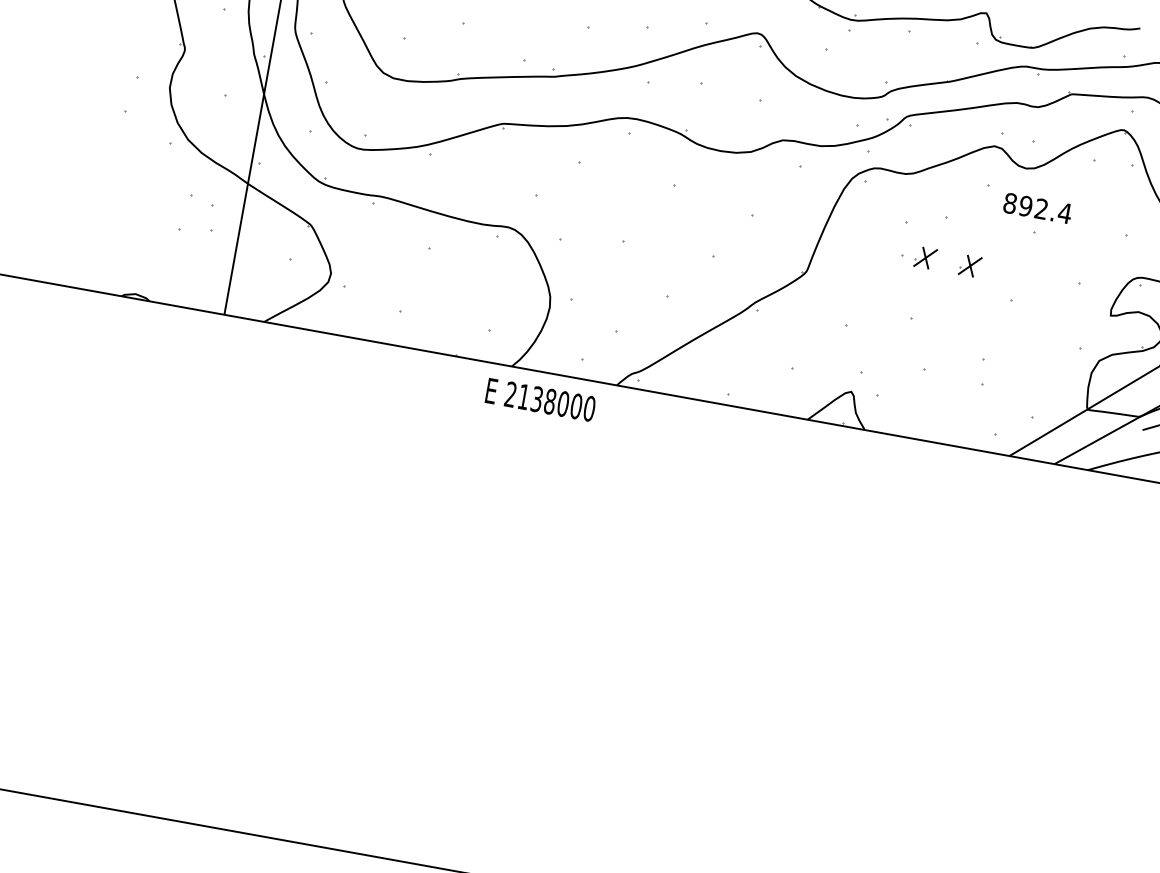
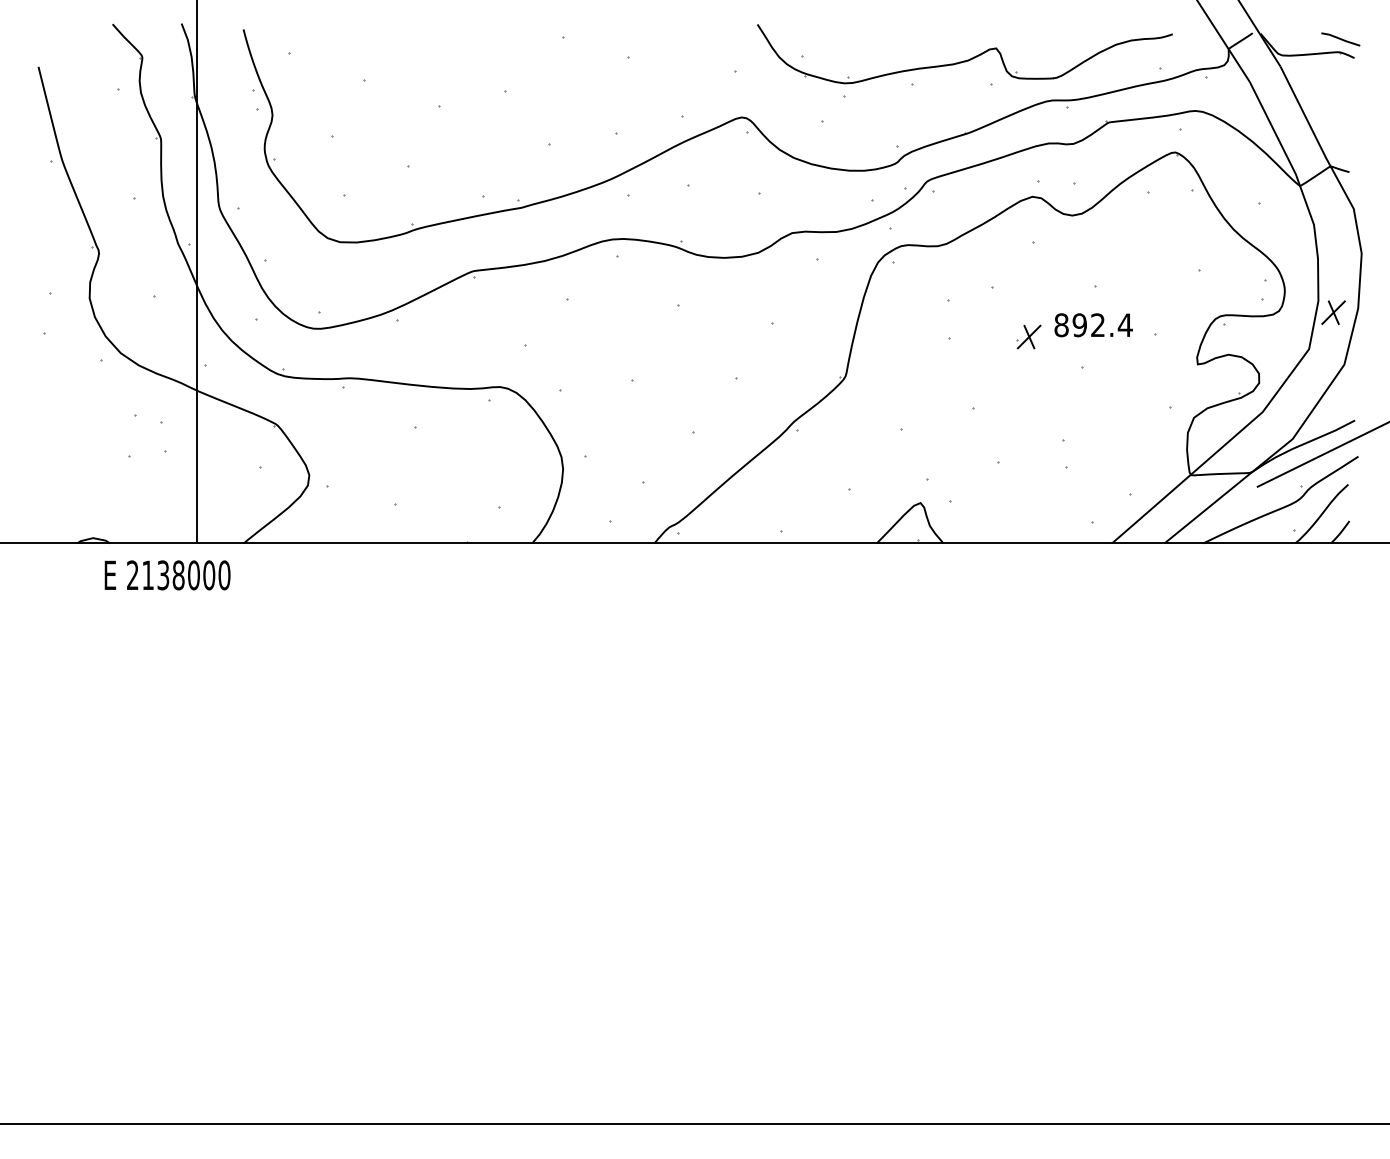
text: (1037, 208) -> (1093, 325), moved
part: (925, 257) -> (976, 336), removed
text: (540, 400) -> (167, 575), moved

